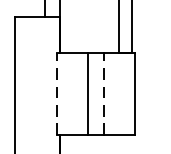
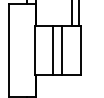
line: (57, 94) -> (34, 50), dashed -> solid
line: (104, 94) -> (62, 50), dashed -> solid

